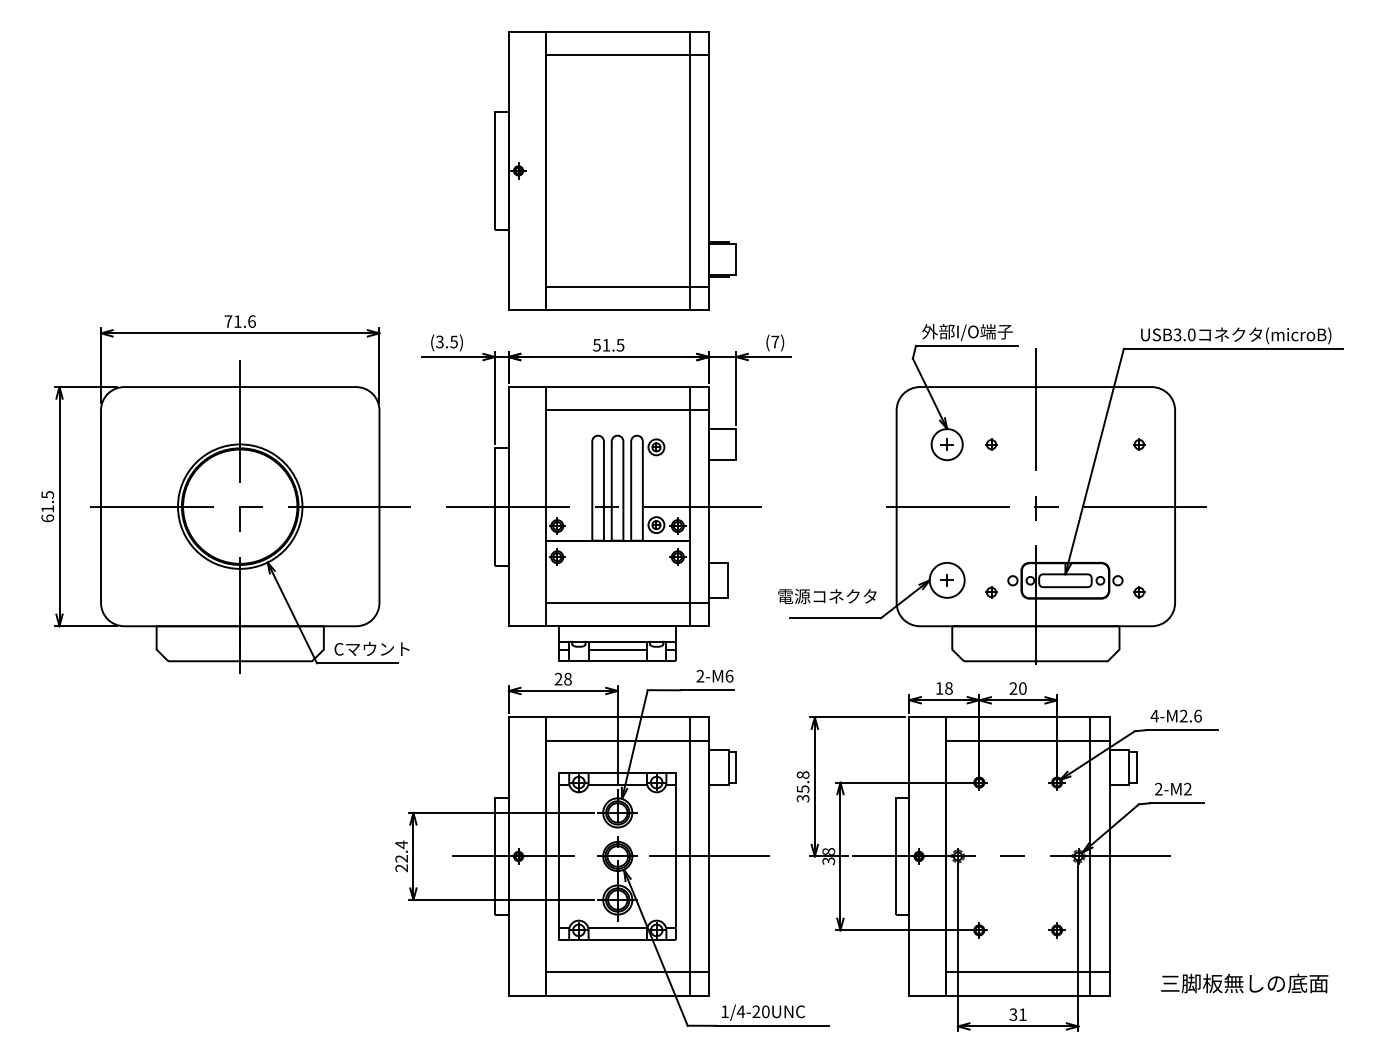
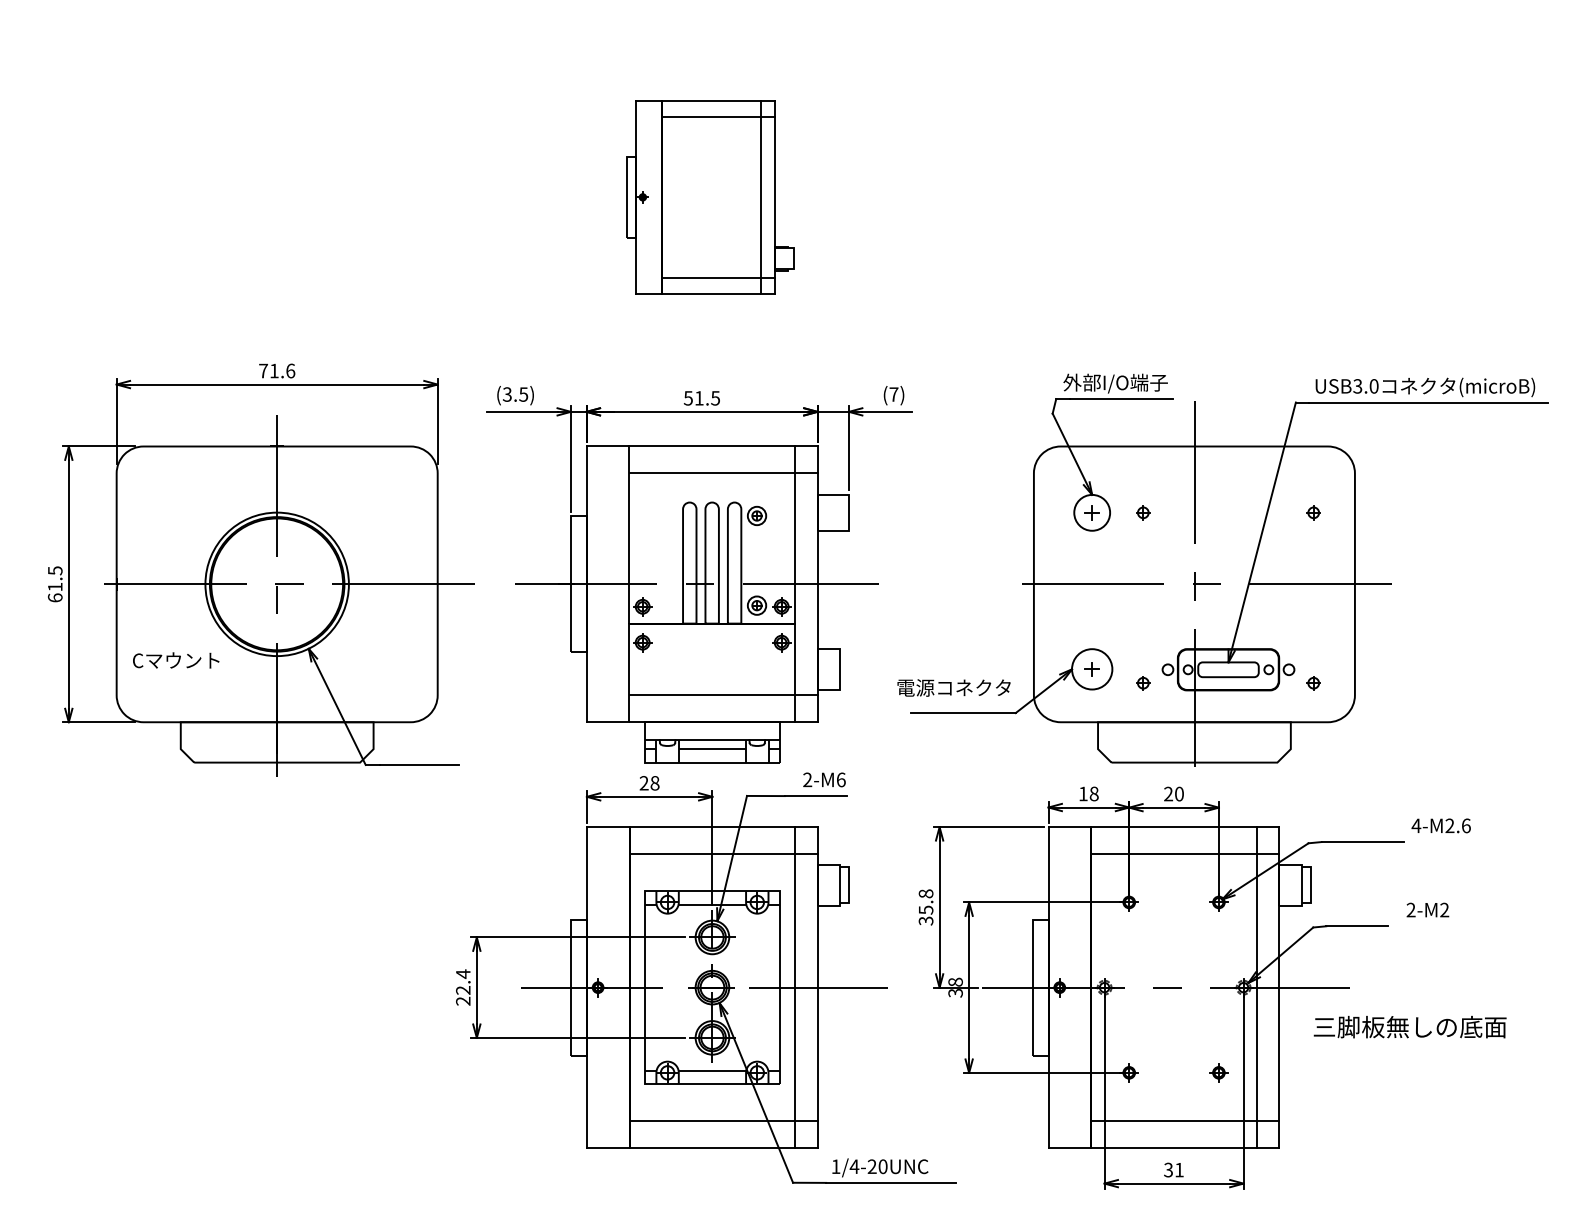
part: (615, 171) -> (709, 197), size x0.6
text: (372, 649) -> (176, 660), moved
text: (1175, 715) -> (1440, 825), moved
text: (1172, 788) -> (1427, 909), moved
text: (1244, 982) -> (1409, 1026), moved

